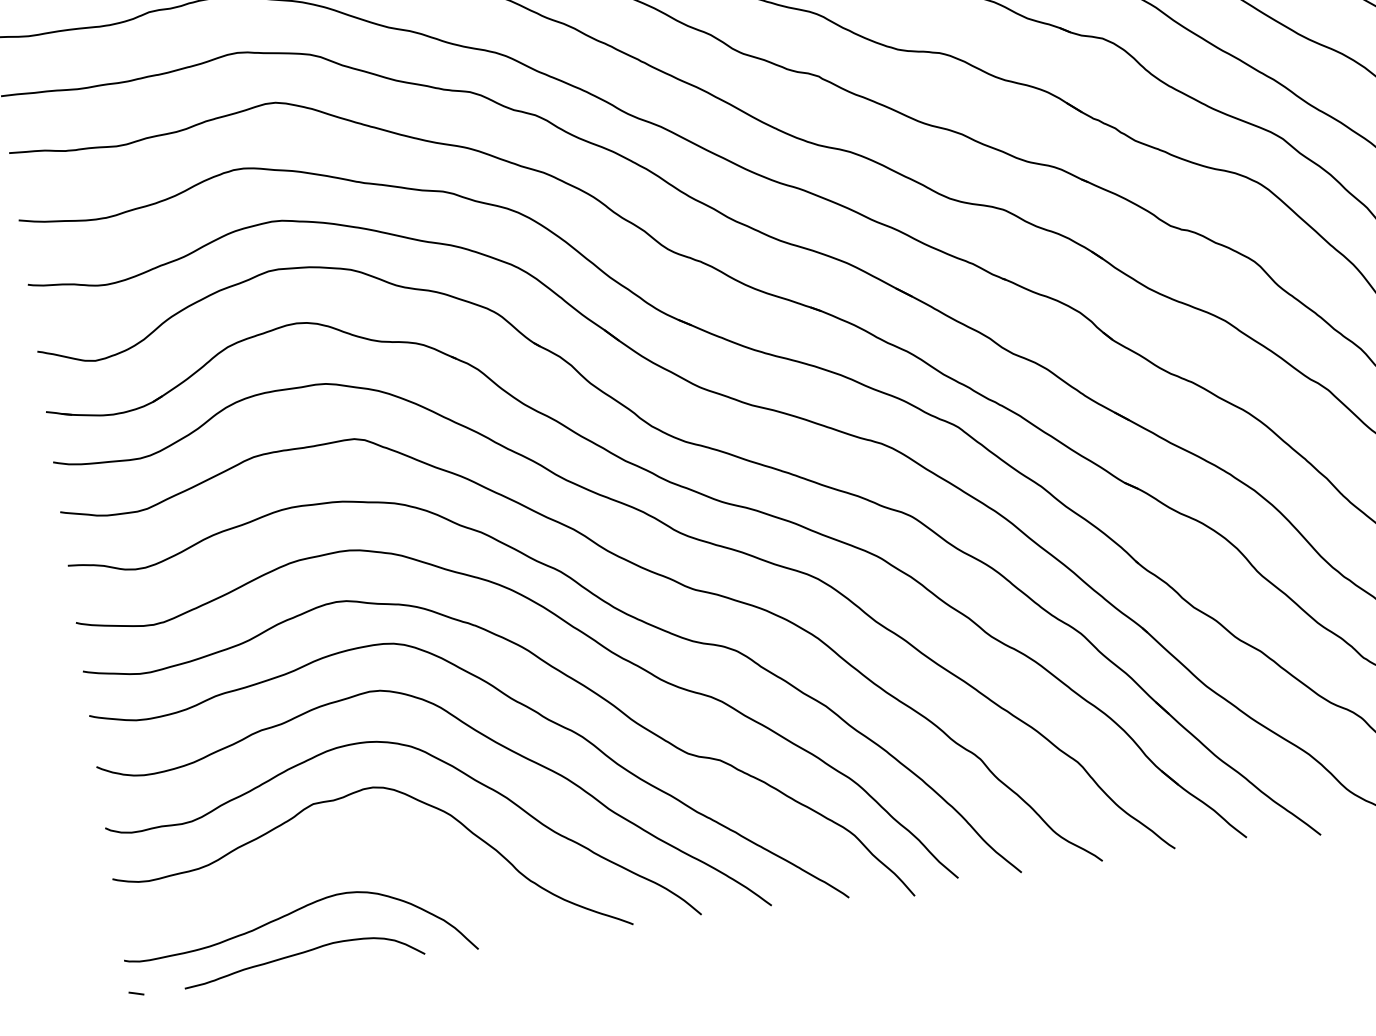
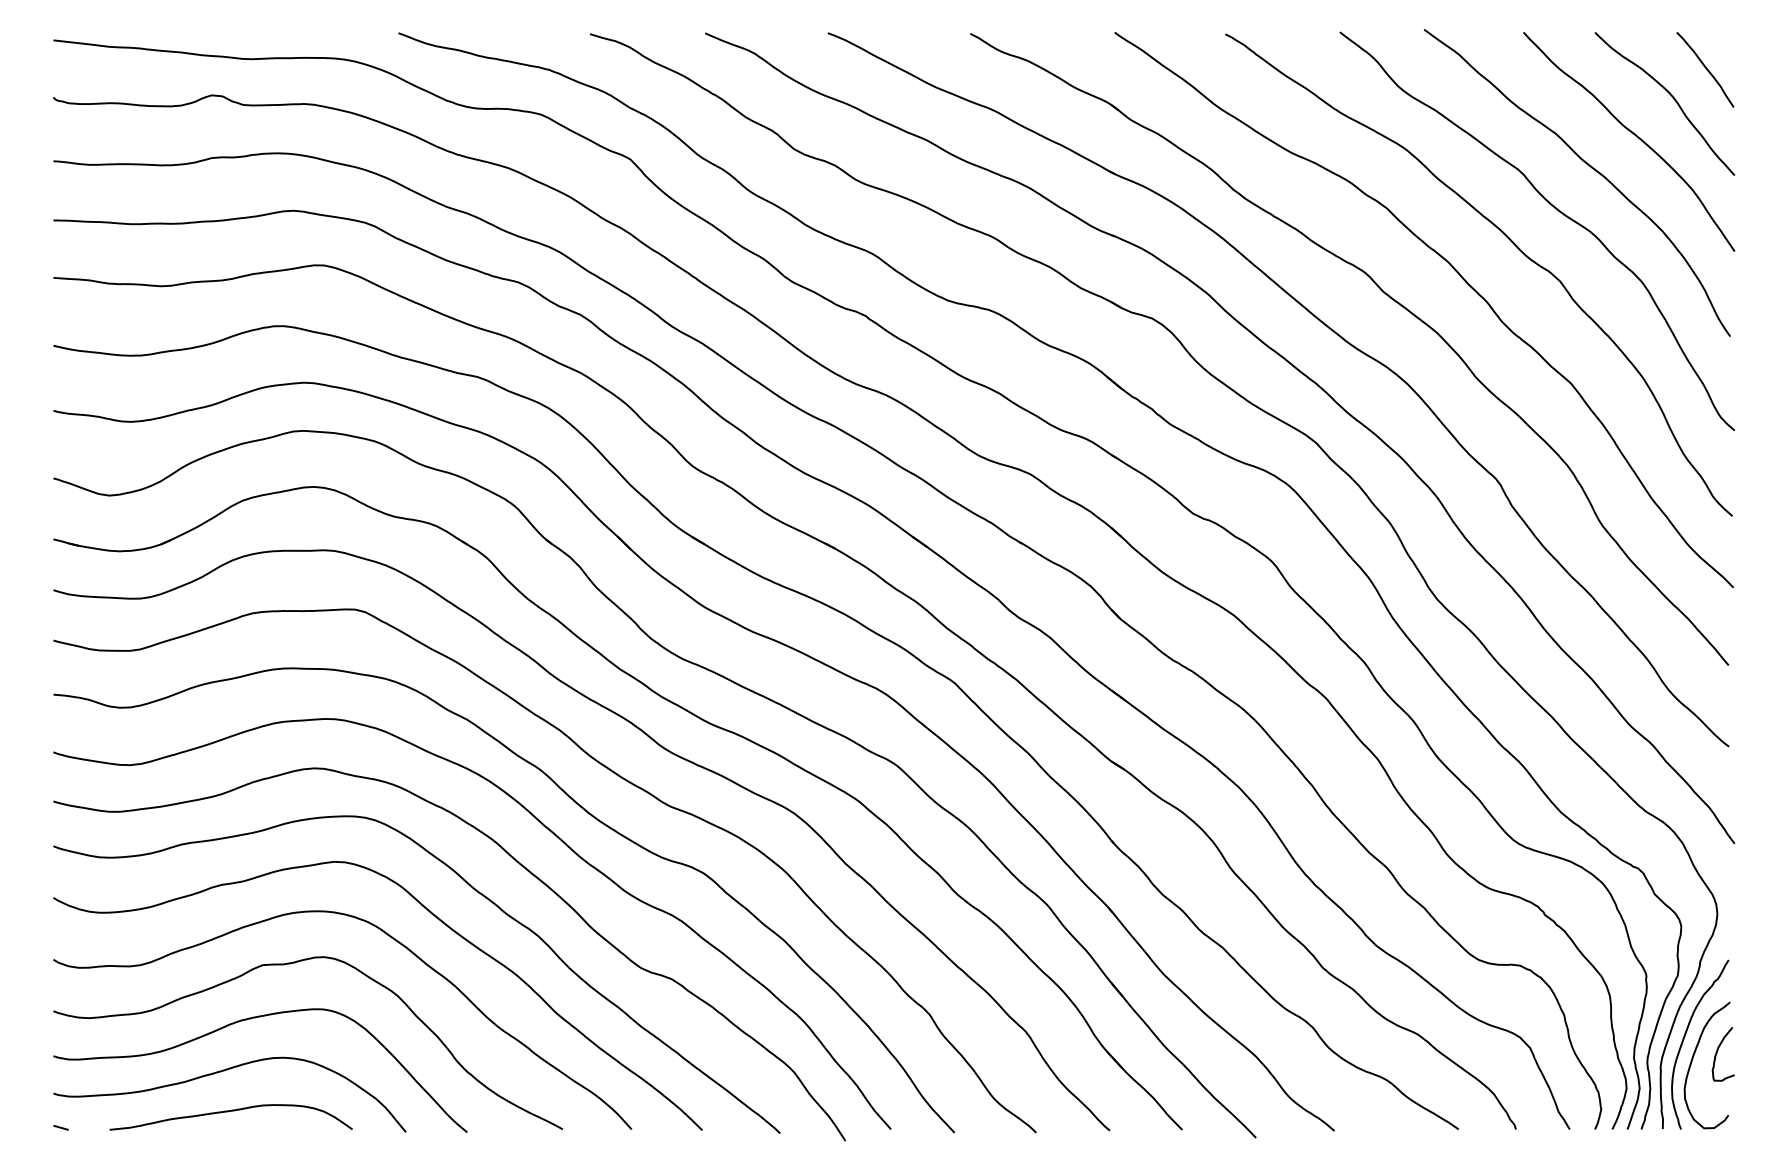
curve: (304, 861) -> (246, 1020), added

